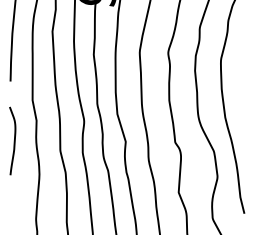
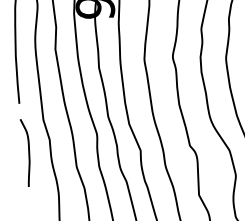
curve: (13, 140) -> (27, 152), moved

